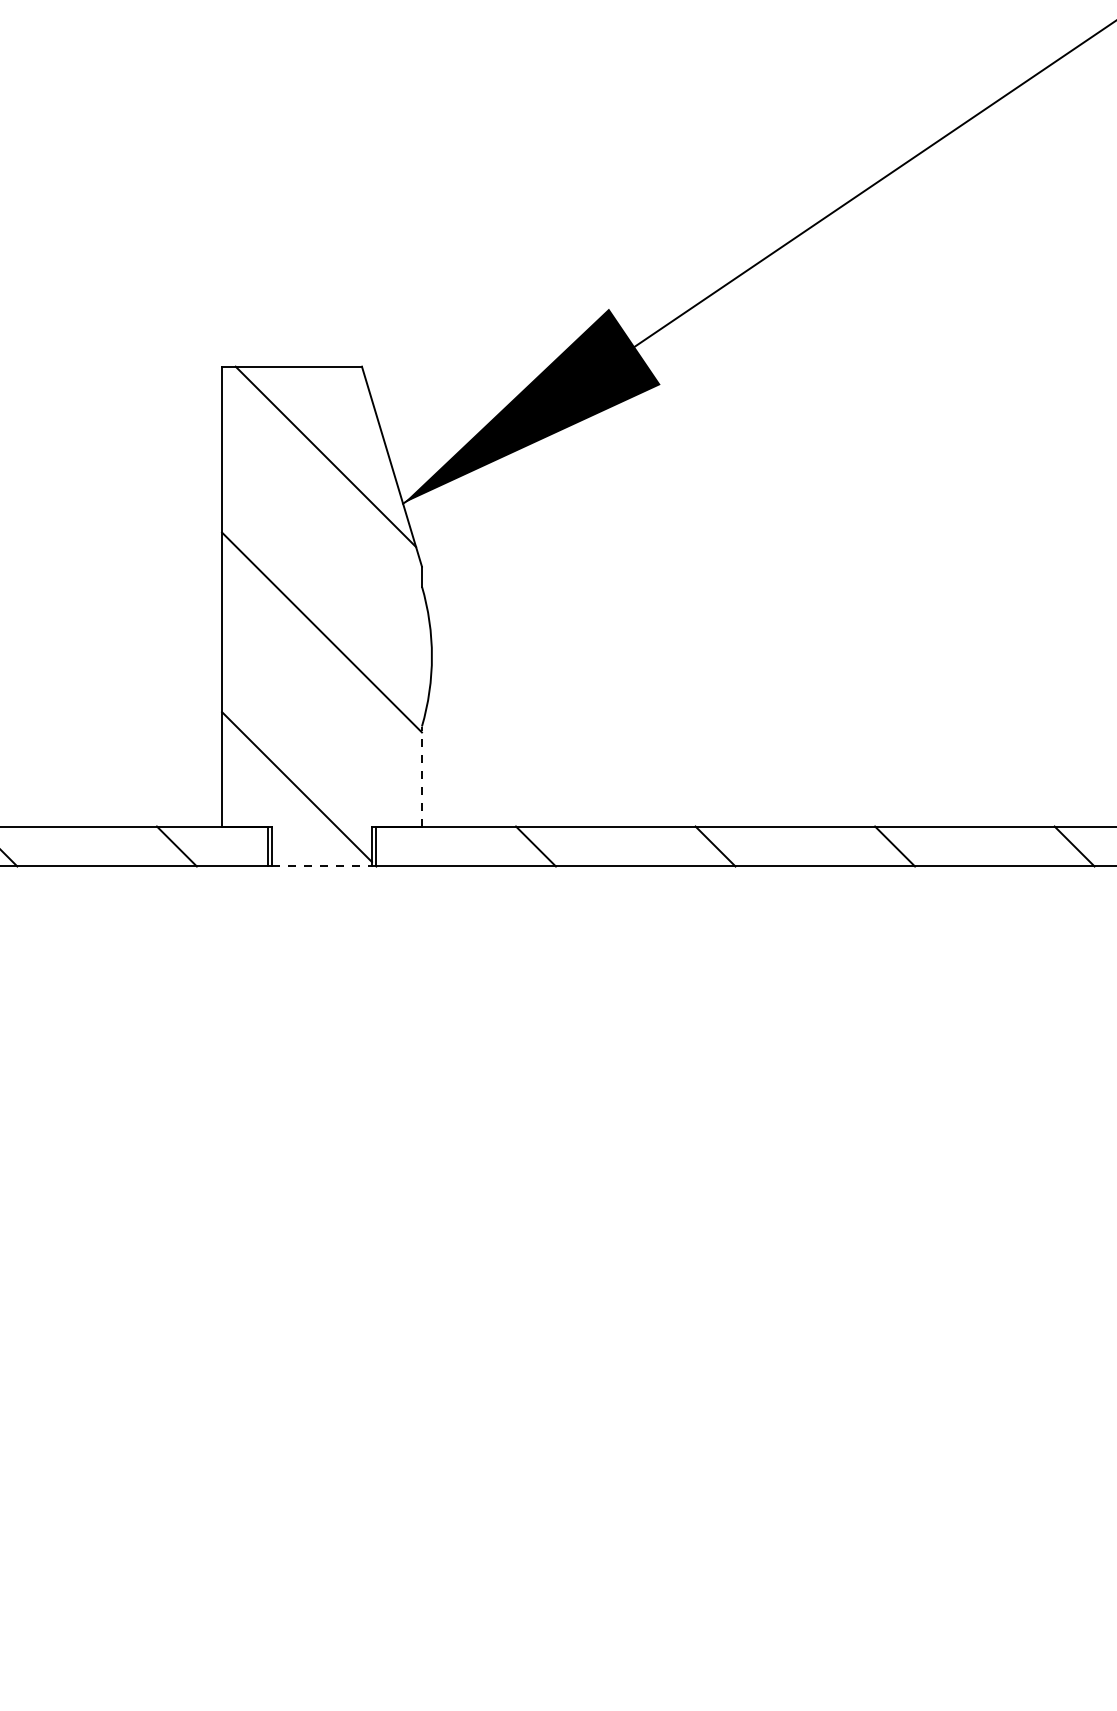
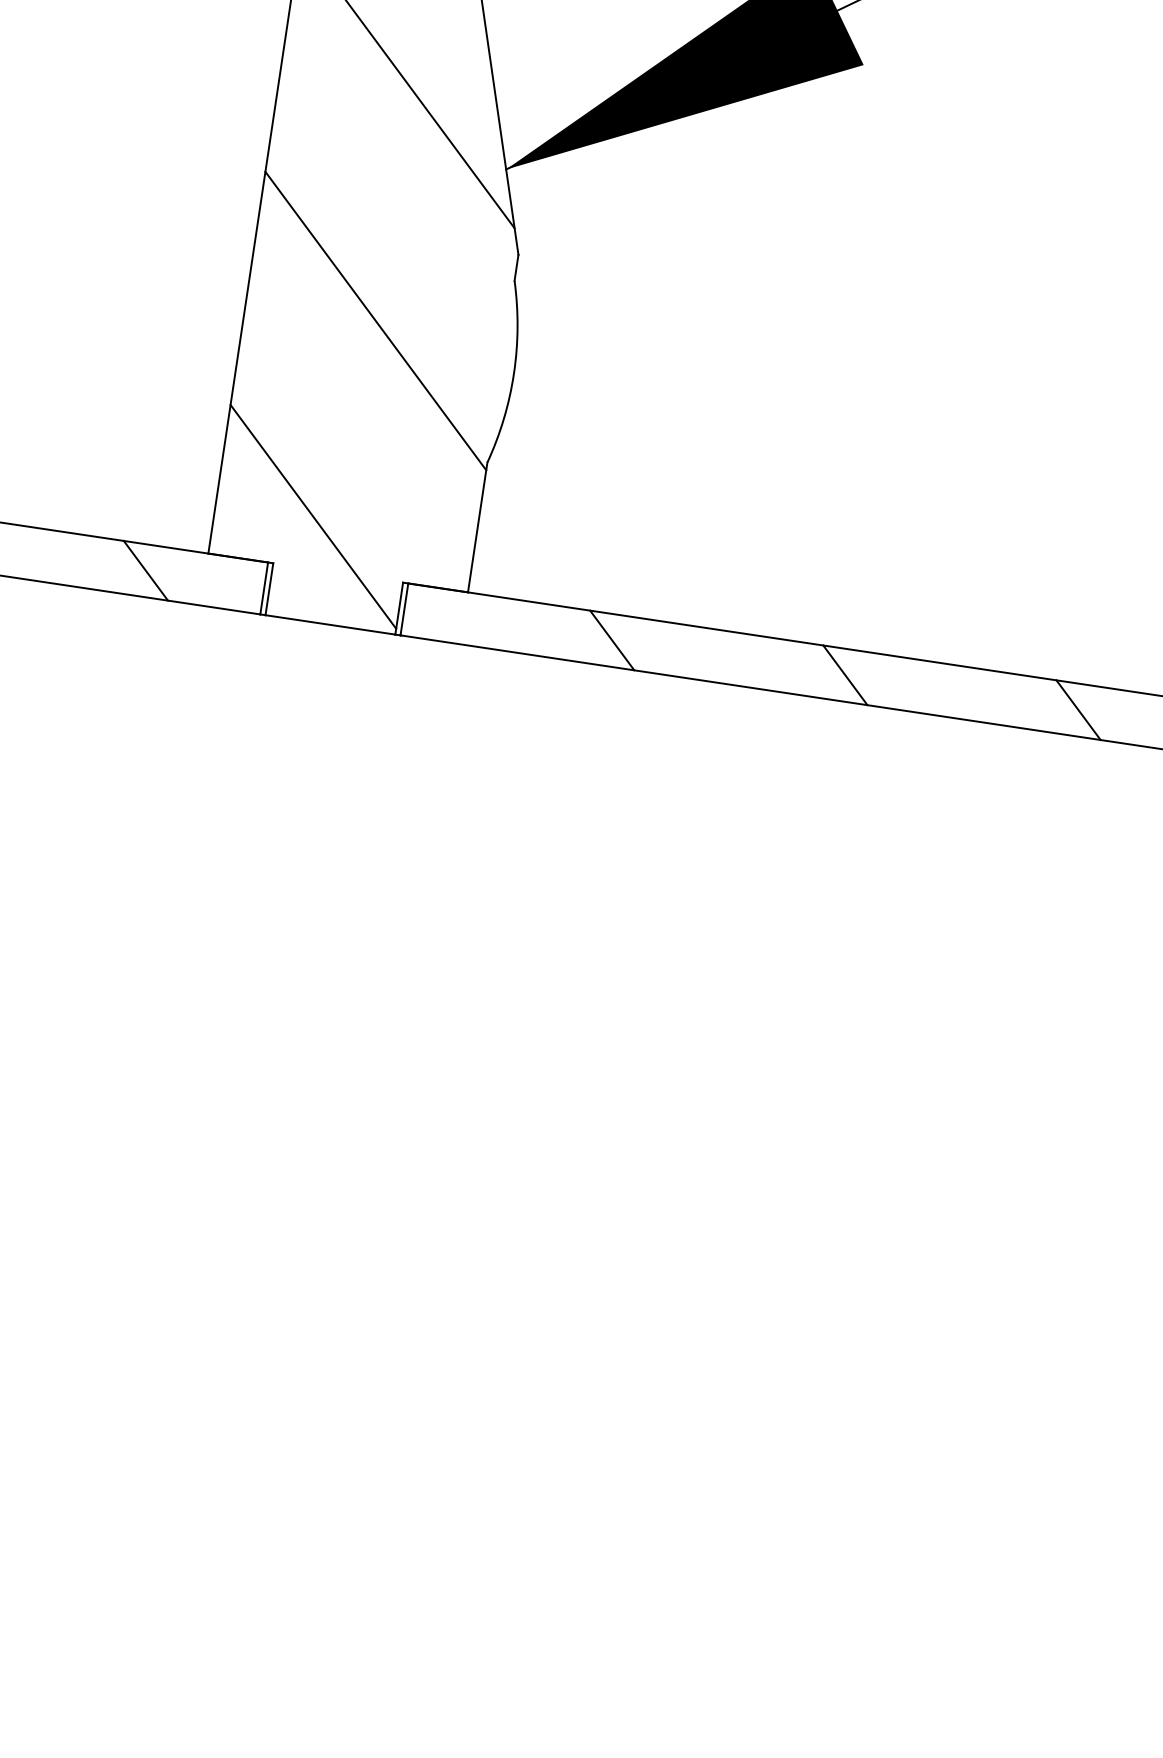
line: (421, 776) -> (477, 527), dashed -> solid
line: (321, 866) -> (329, 624), dashed -> solid

